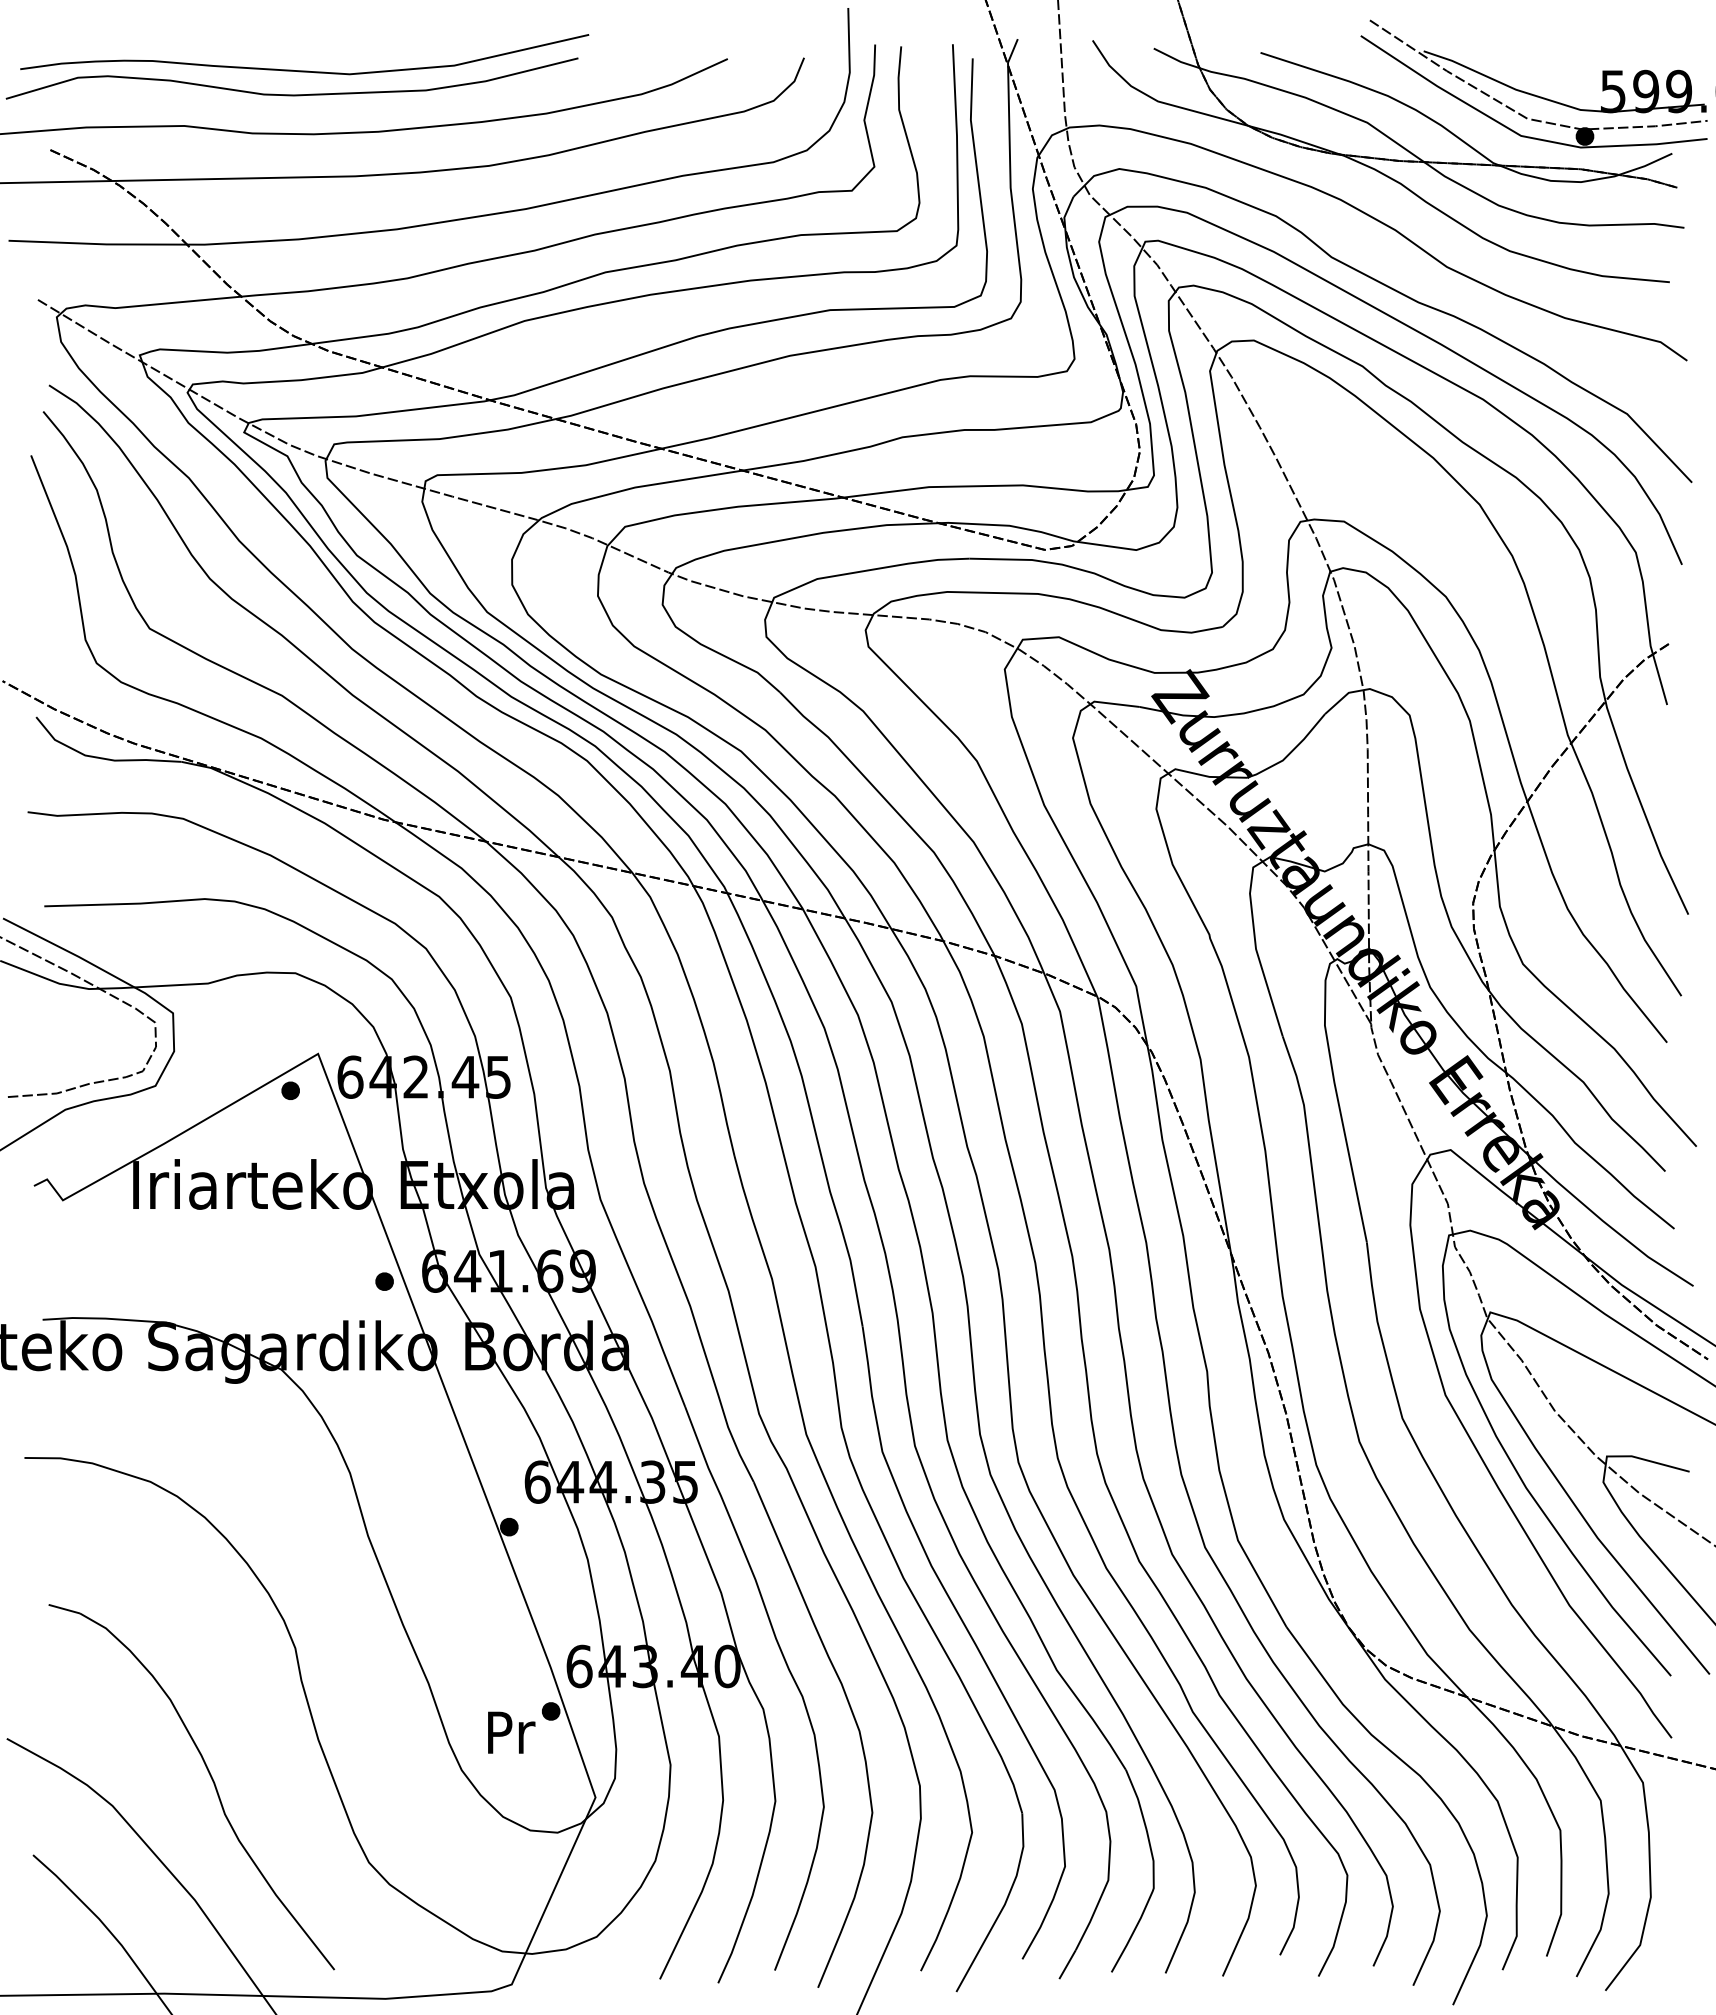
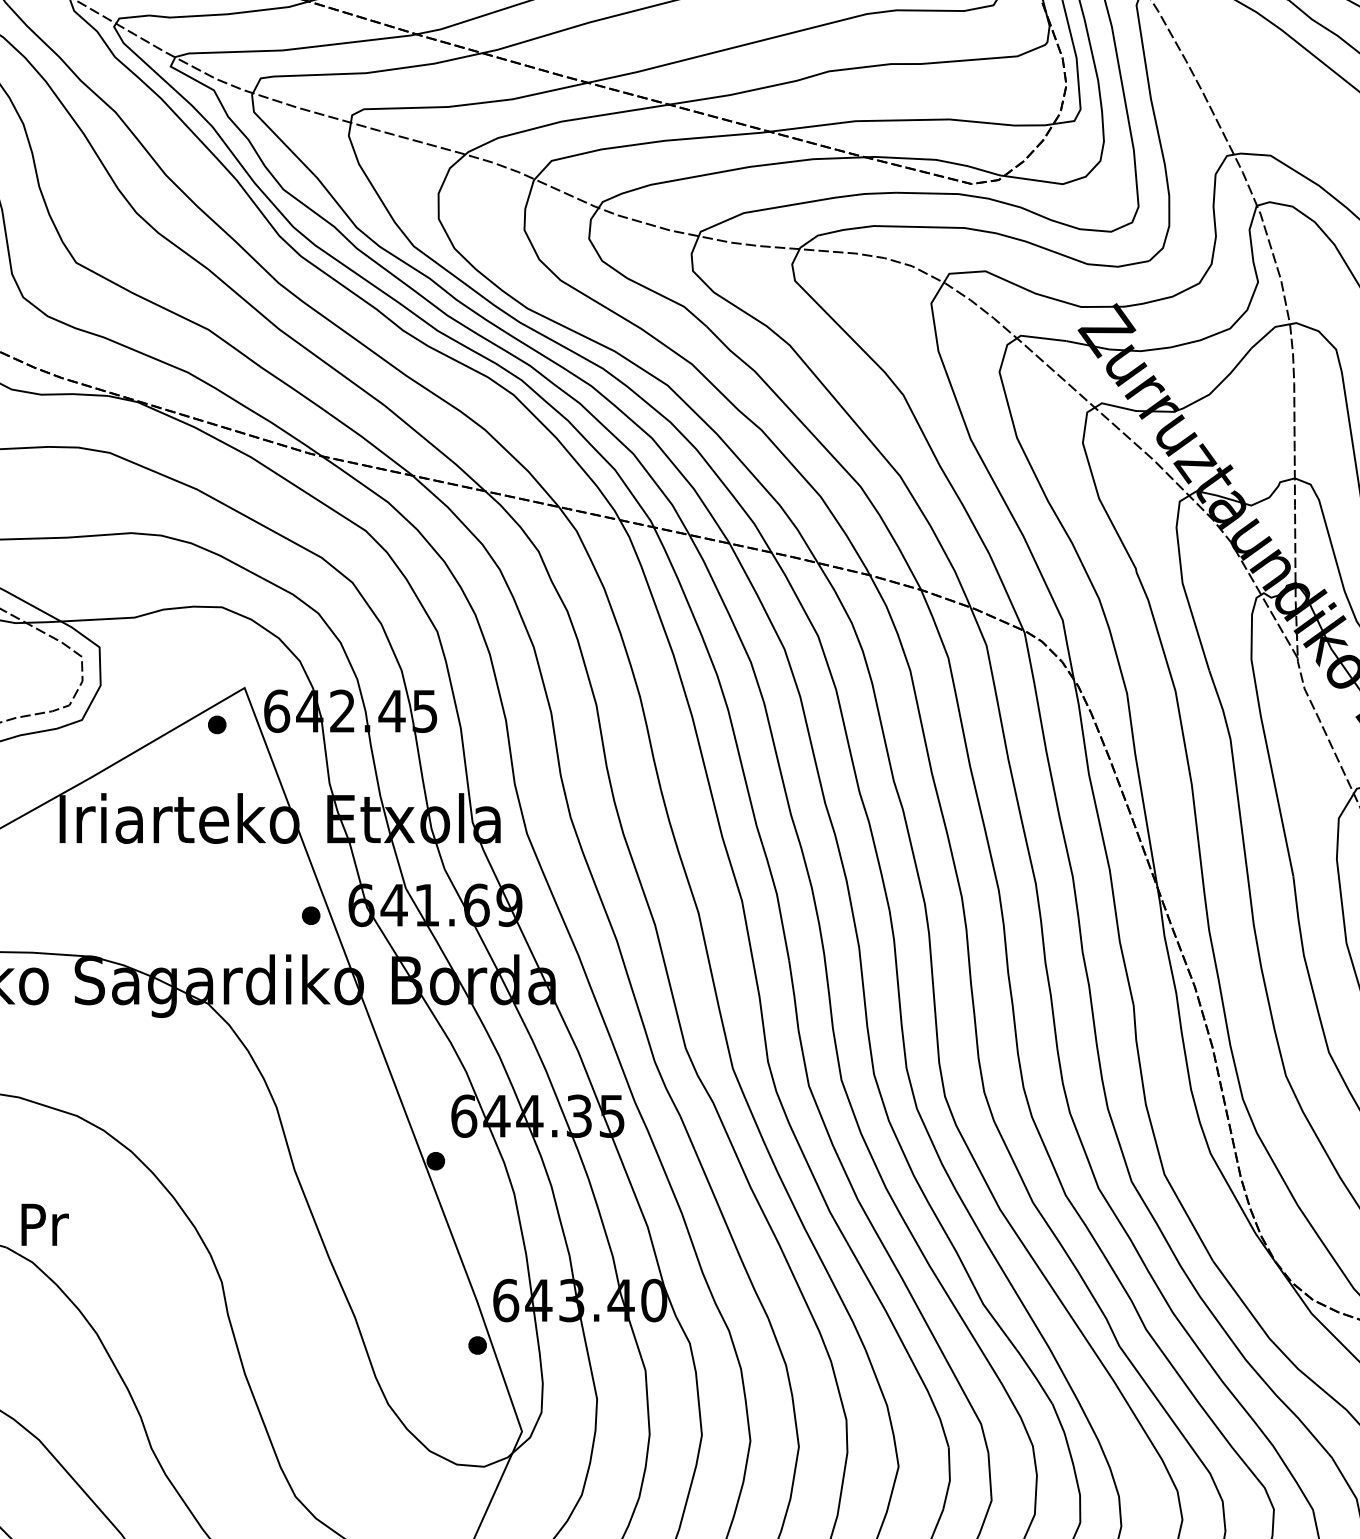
text: (511, 1732) -> (45, 1224), moved

